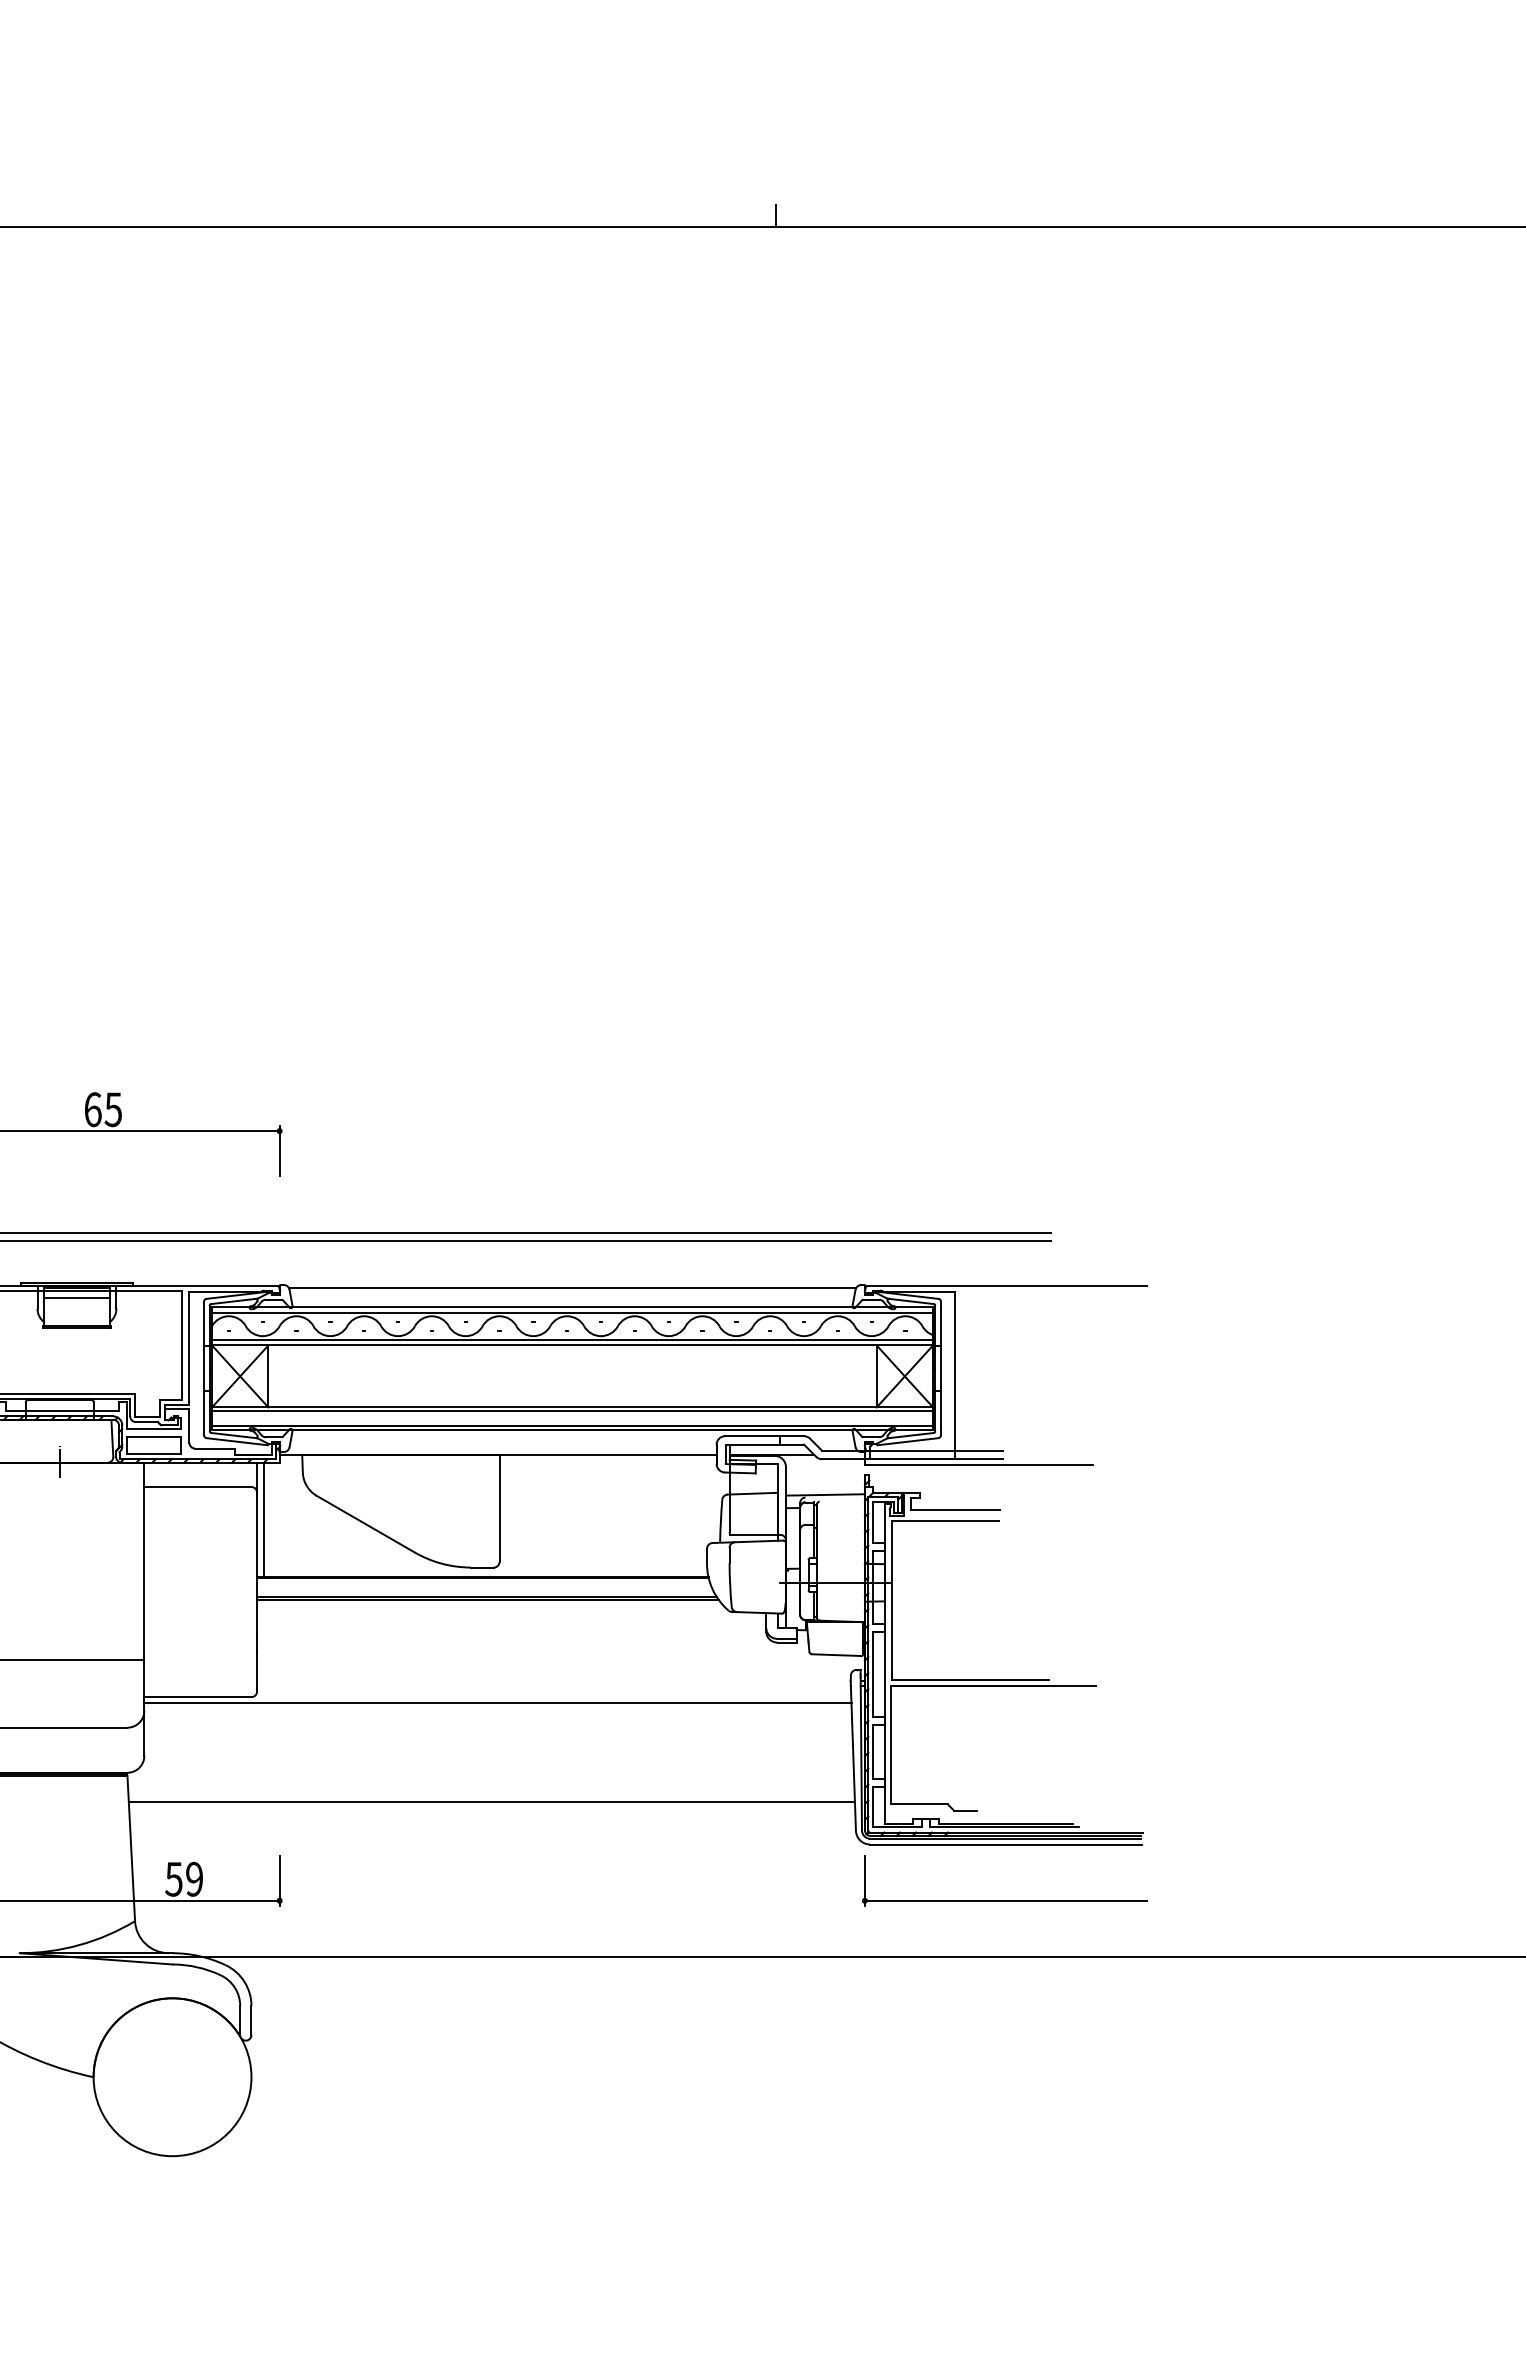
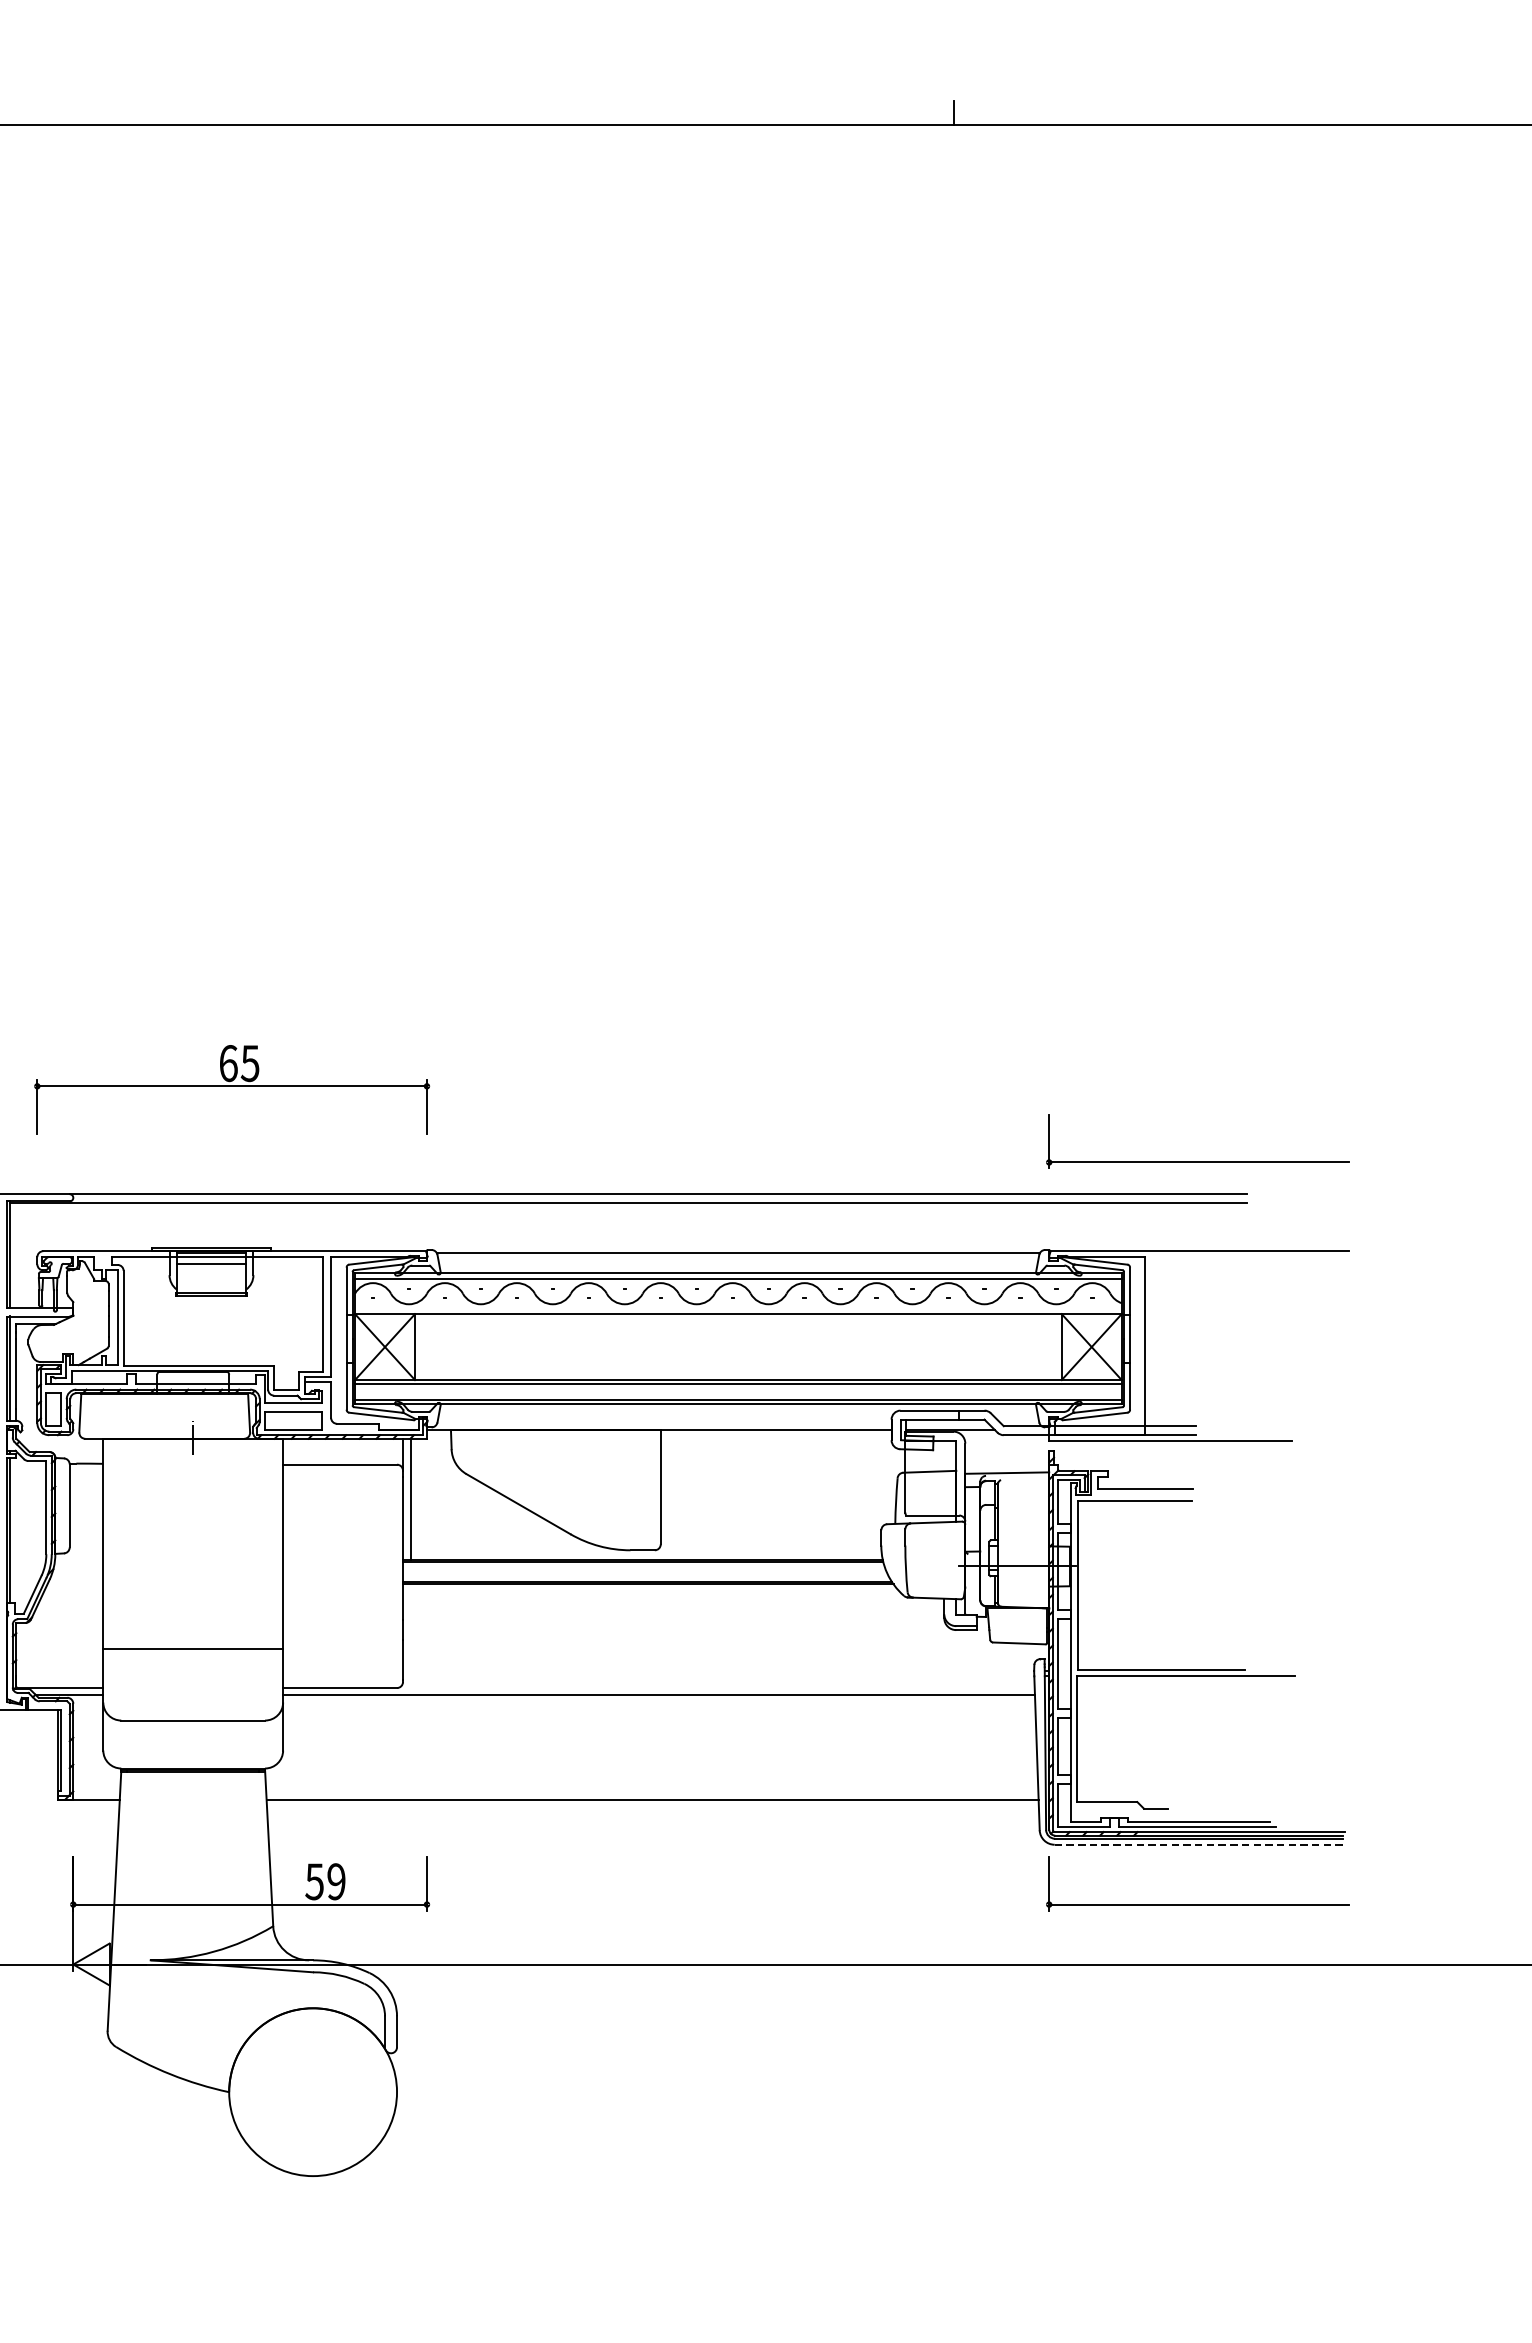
part: (1004, 1202) -> (1197, 1162), added
line: (572, 1339) -> (738, 1307), removed
line: (1005, 1844) -> (1198, 1844), solid -> dashed

